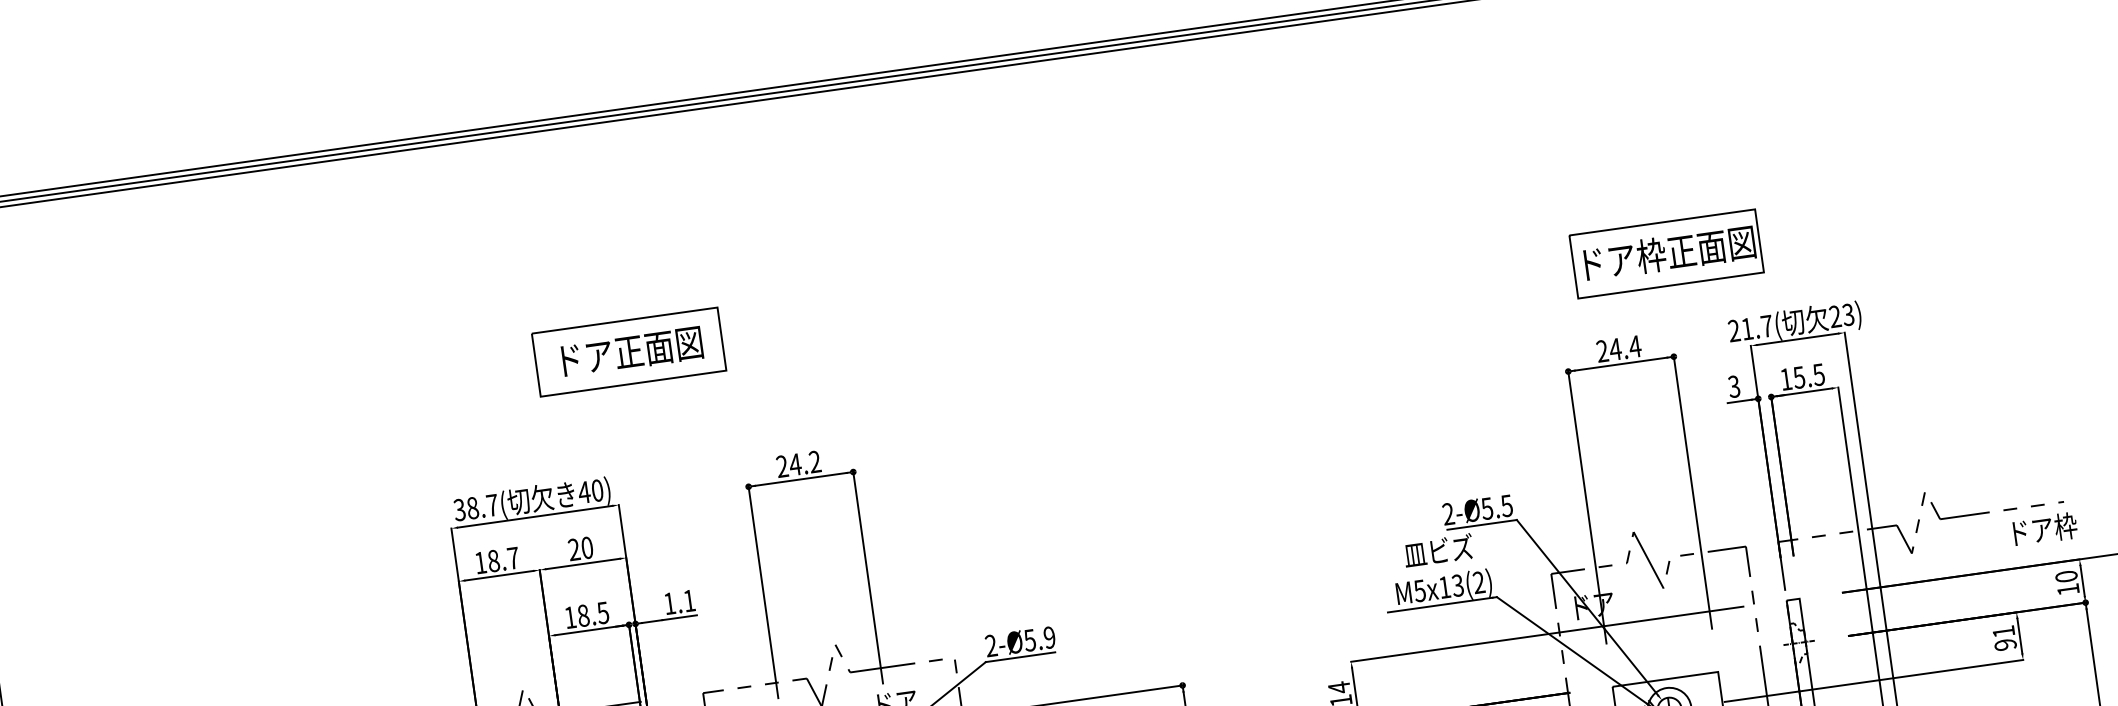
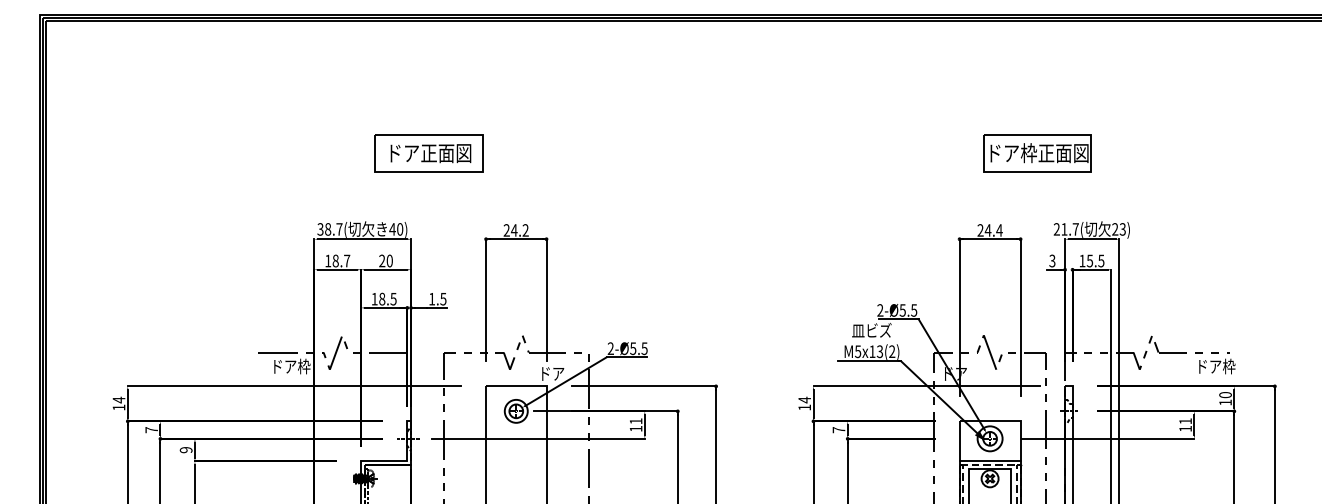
part: (1666, 254) -> (1037, 153), moved
text: (689, 601) -> (443, 299), 1.1 -> 1.5
text: (1049, 637) -> (644, 348), 2-Ø5.9 -> 2-Ø5.5
text: (2005, 644) -> (1185, 428), 91 -> 11

